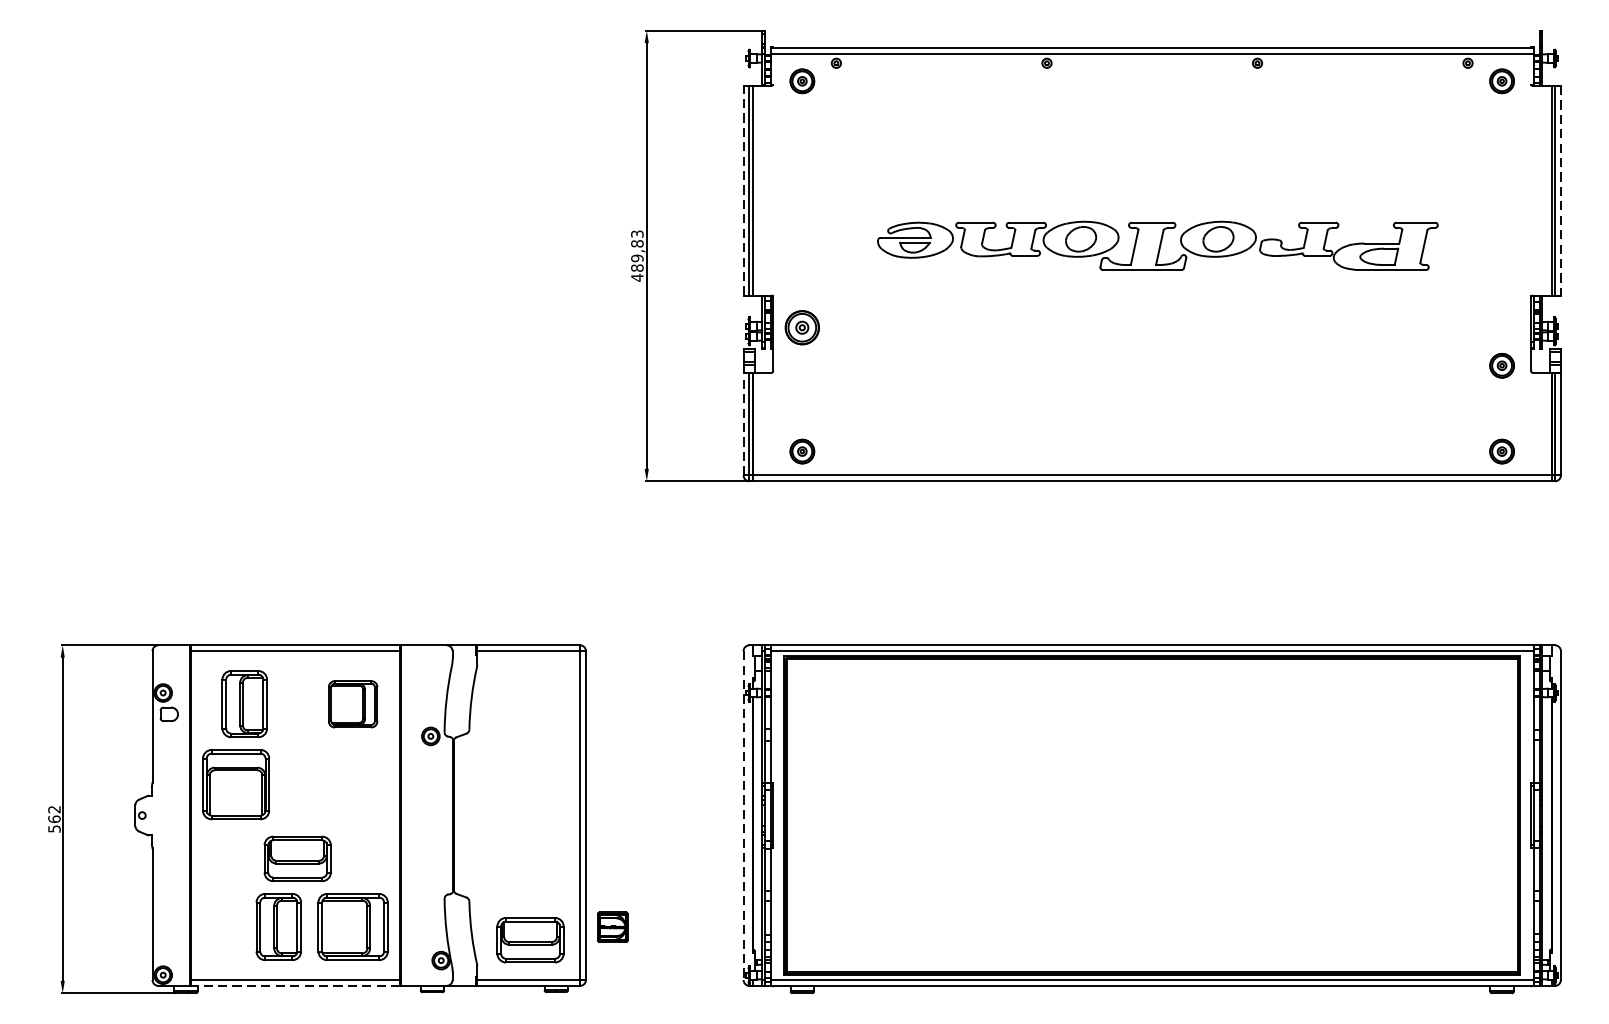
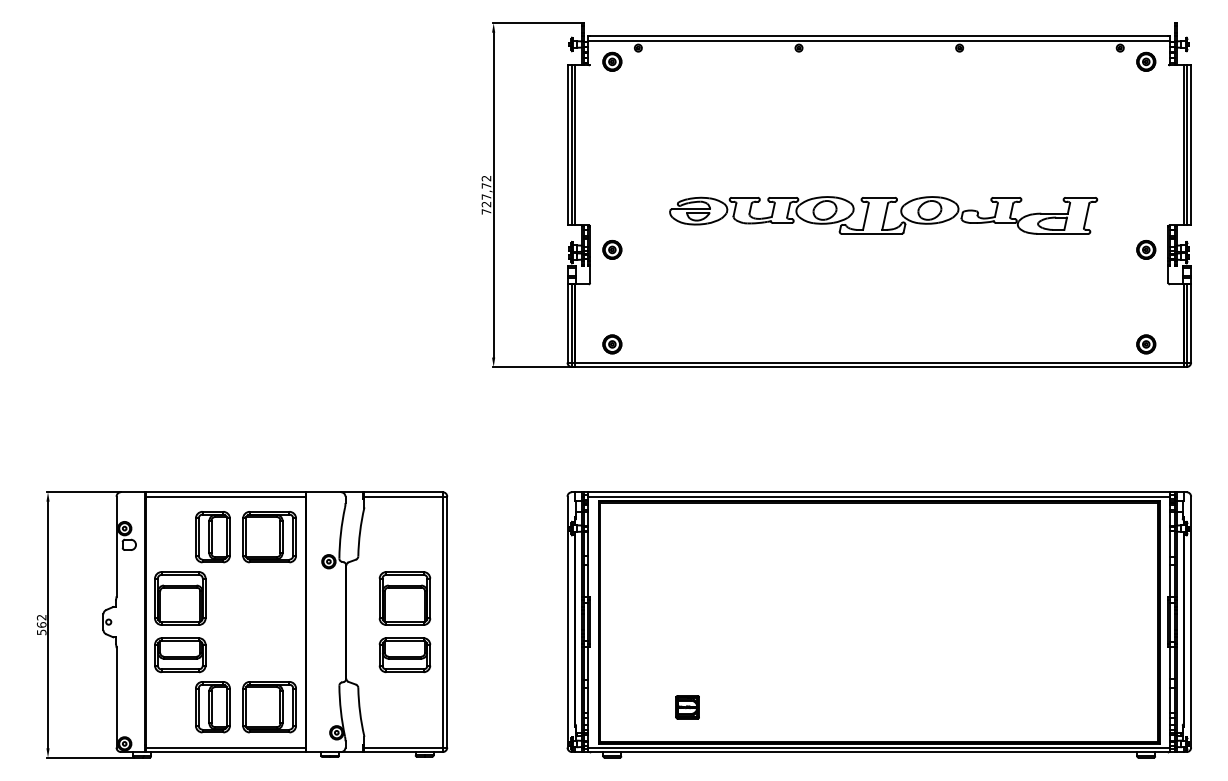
line: (743, 190) -> (567, 145), dashed -> solid
line: (1561, 190) -> (1191, 145), dashed -> solid
part: (1157, 245) -> (883, 215), moved
text: (637, 255) -> (486, 194), 489,83 -> 727,72
part: (802, 327) -> (612, 249), size x0.71
part: (1502, 365) -> (1146, 249), moved
line: (743, 422) -> (567, 322), dashed -> solid
part: (244, 704) -> (212, 537), moved
part: (352, 704) -> (269, 537), size x1.43
part: (529, 784) -> (404, 598), added
line: (743, 816) -> (567, 622), dashed -> solid
part: (297, 859) -> (180, 655), moved
part: (612, 927) -> (687, 707), moved
part: (529, 940) -> (404, 655), moved
line: (295, 986) -> (225, 752), dashed -> solid

